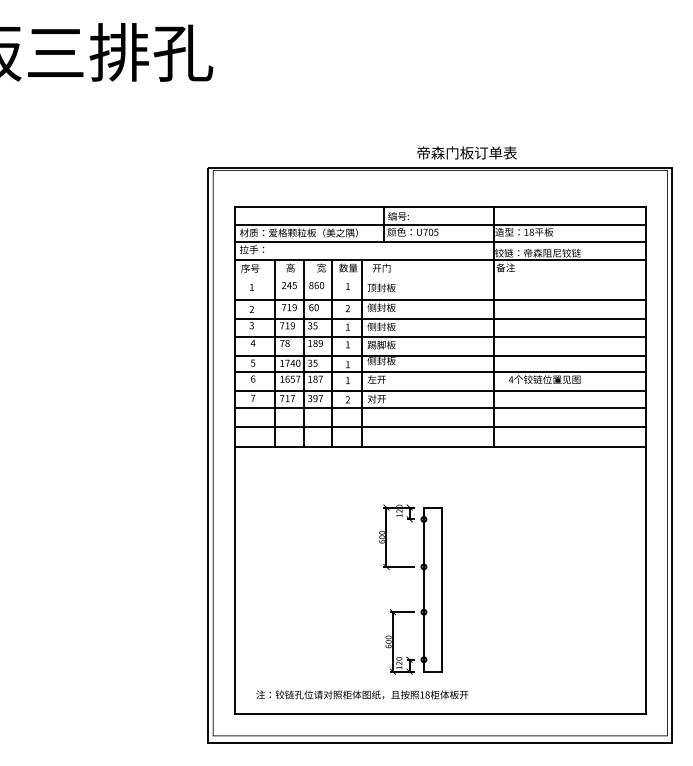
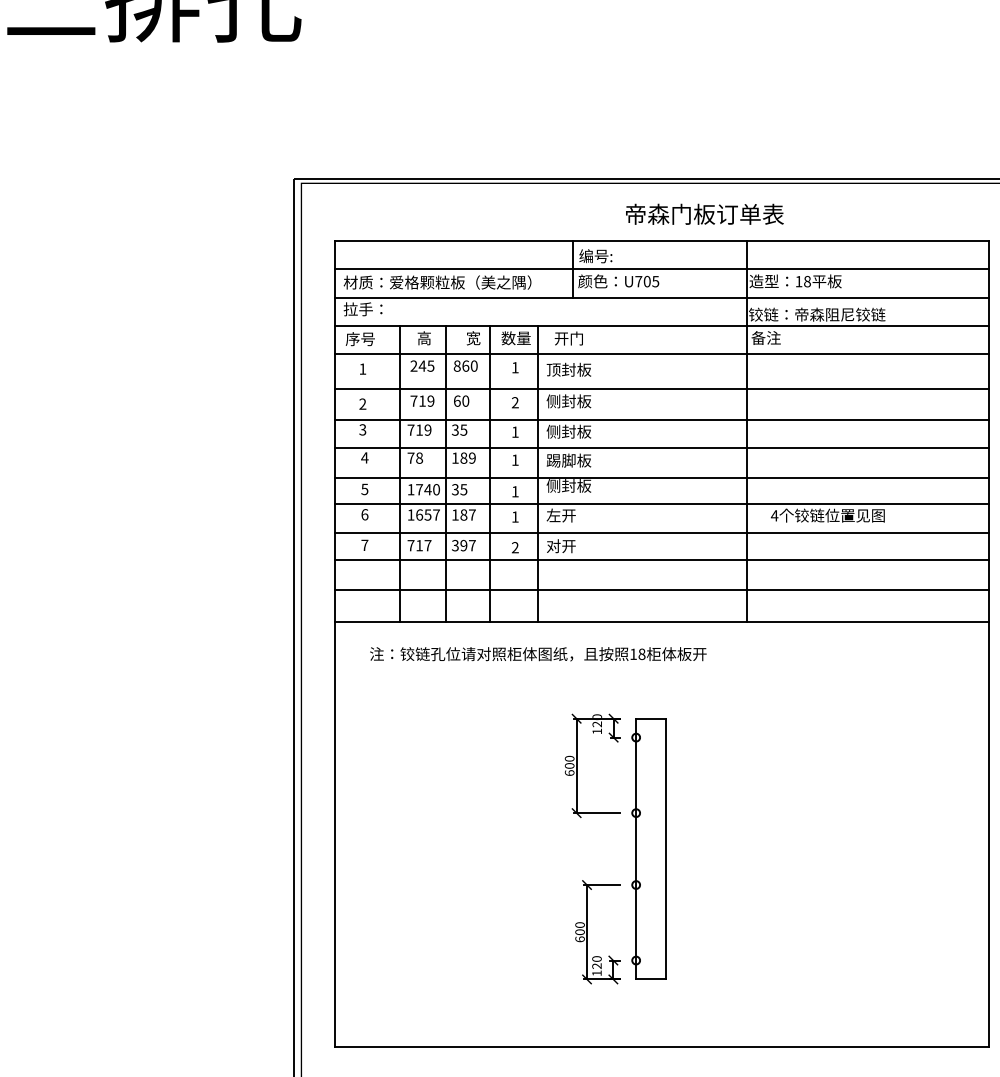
text: (466, 152) -> (703, 213), moved
line: (440, 277) -> (662, 353), added
text: (362, 694) -> (538, 653), moved

